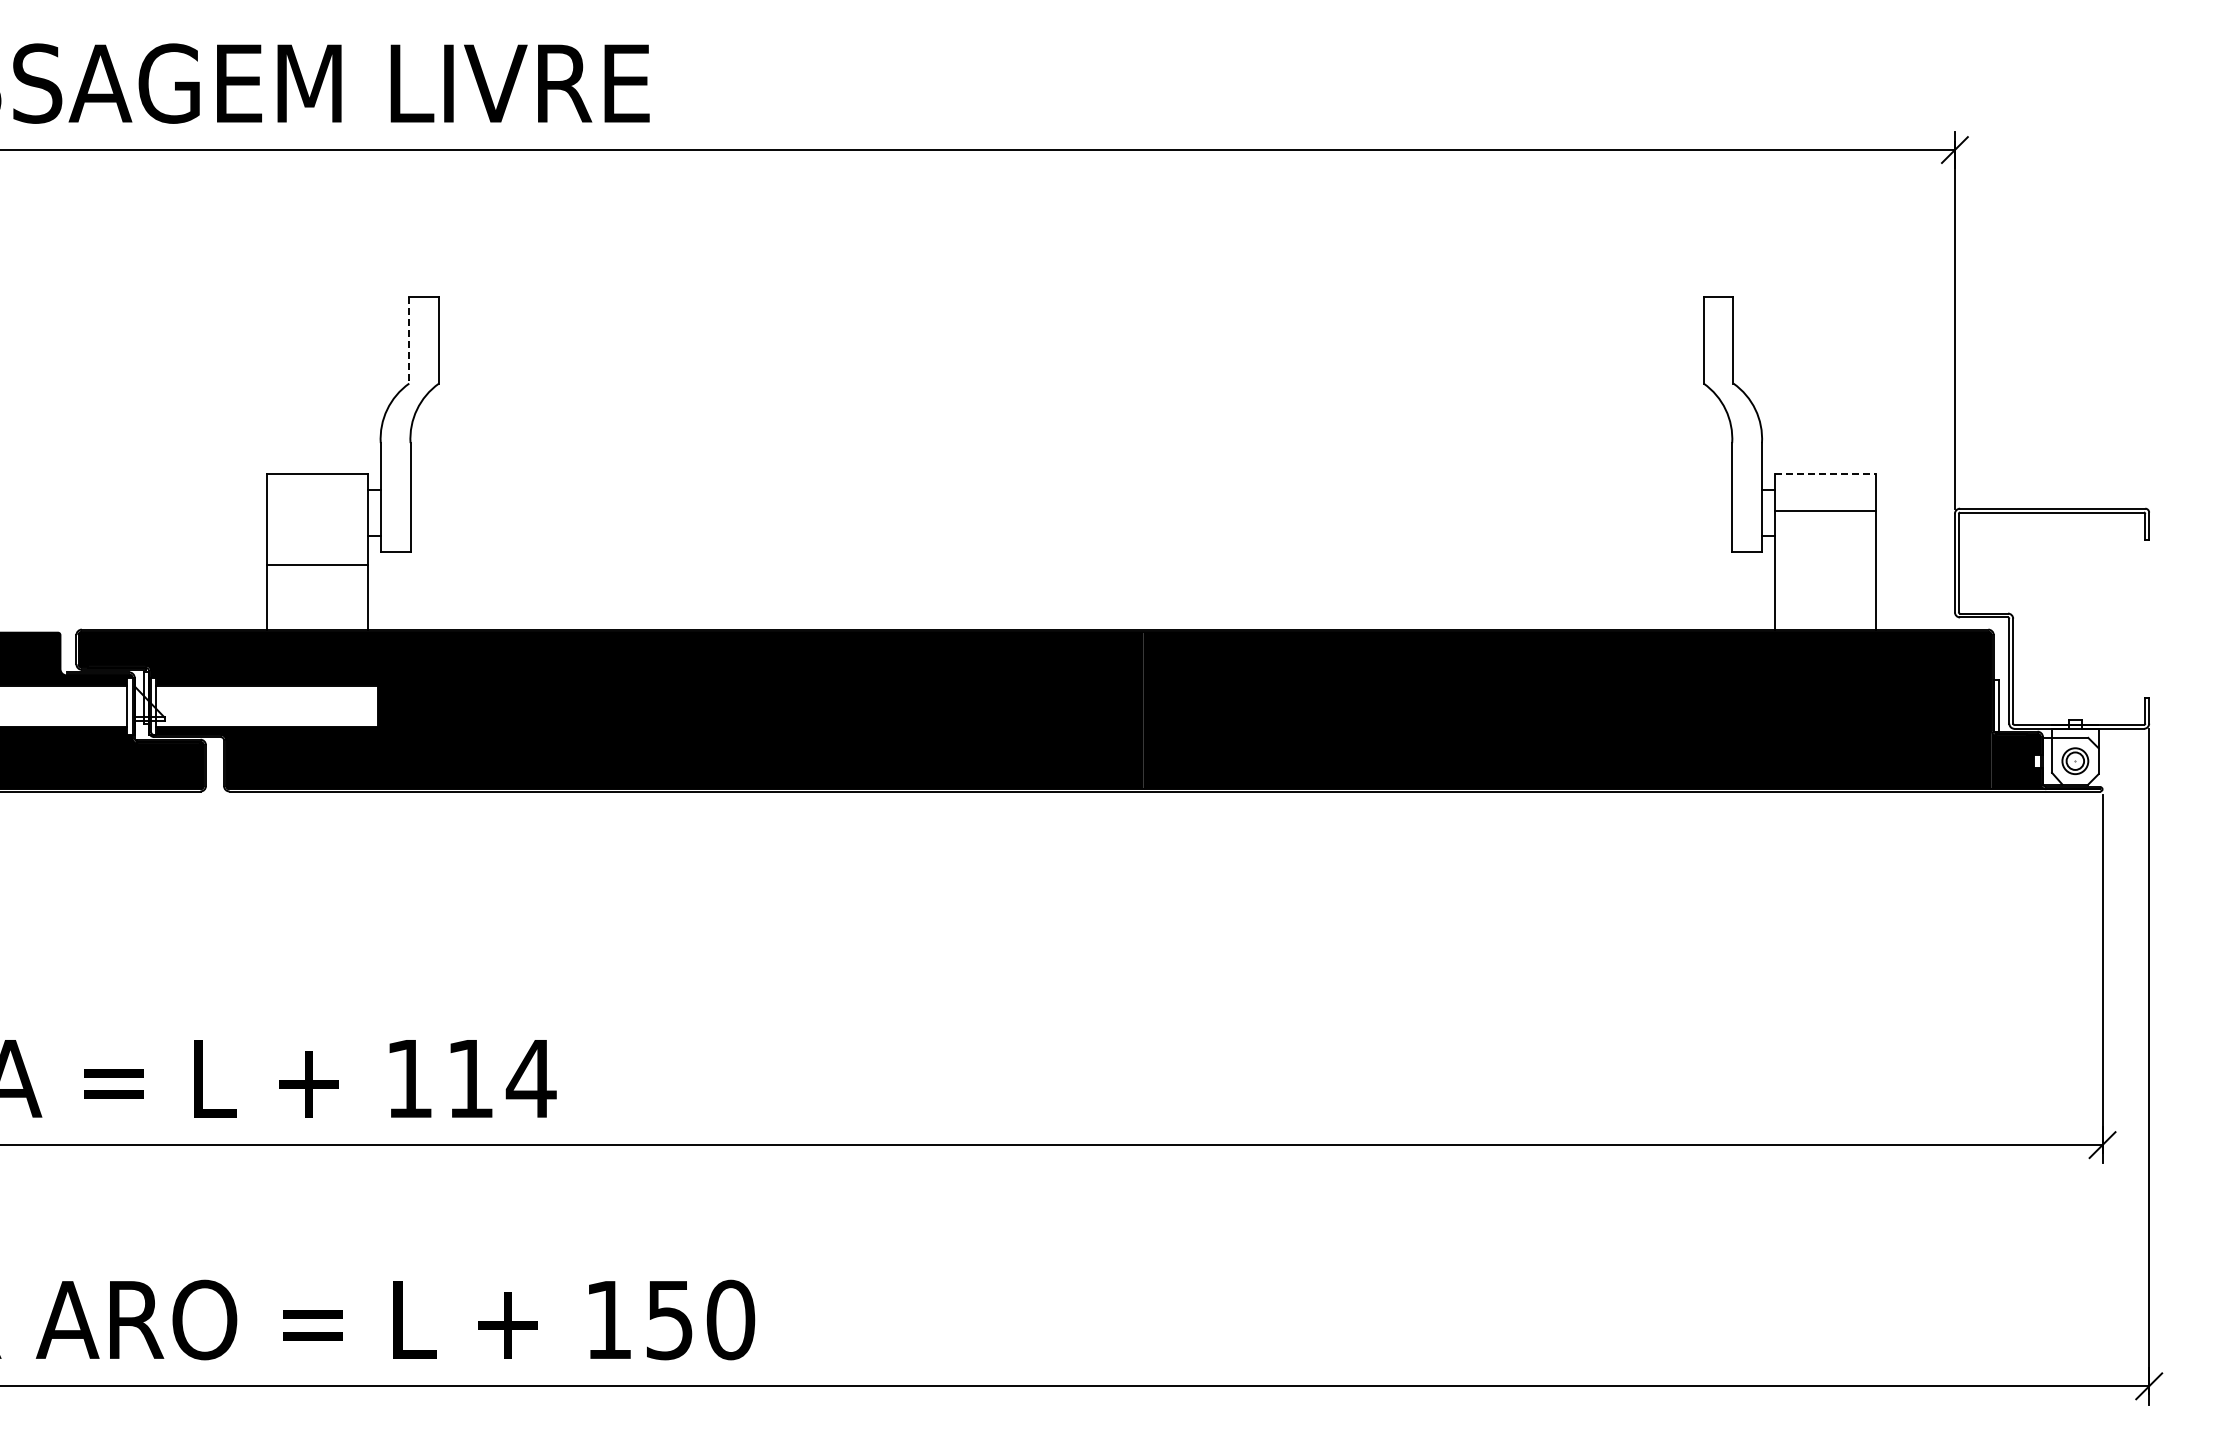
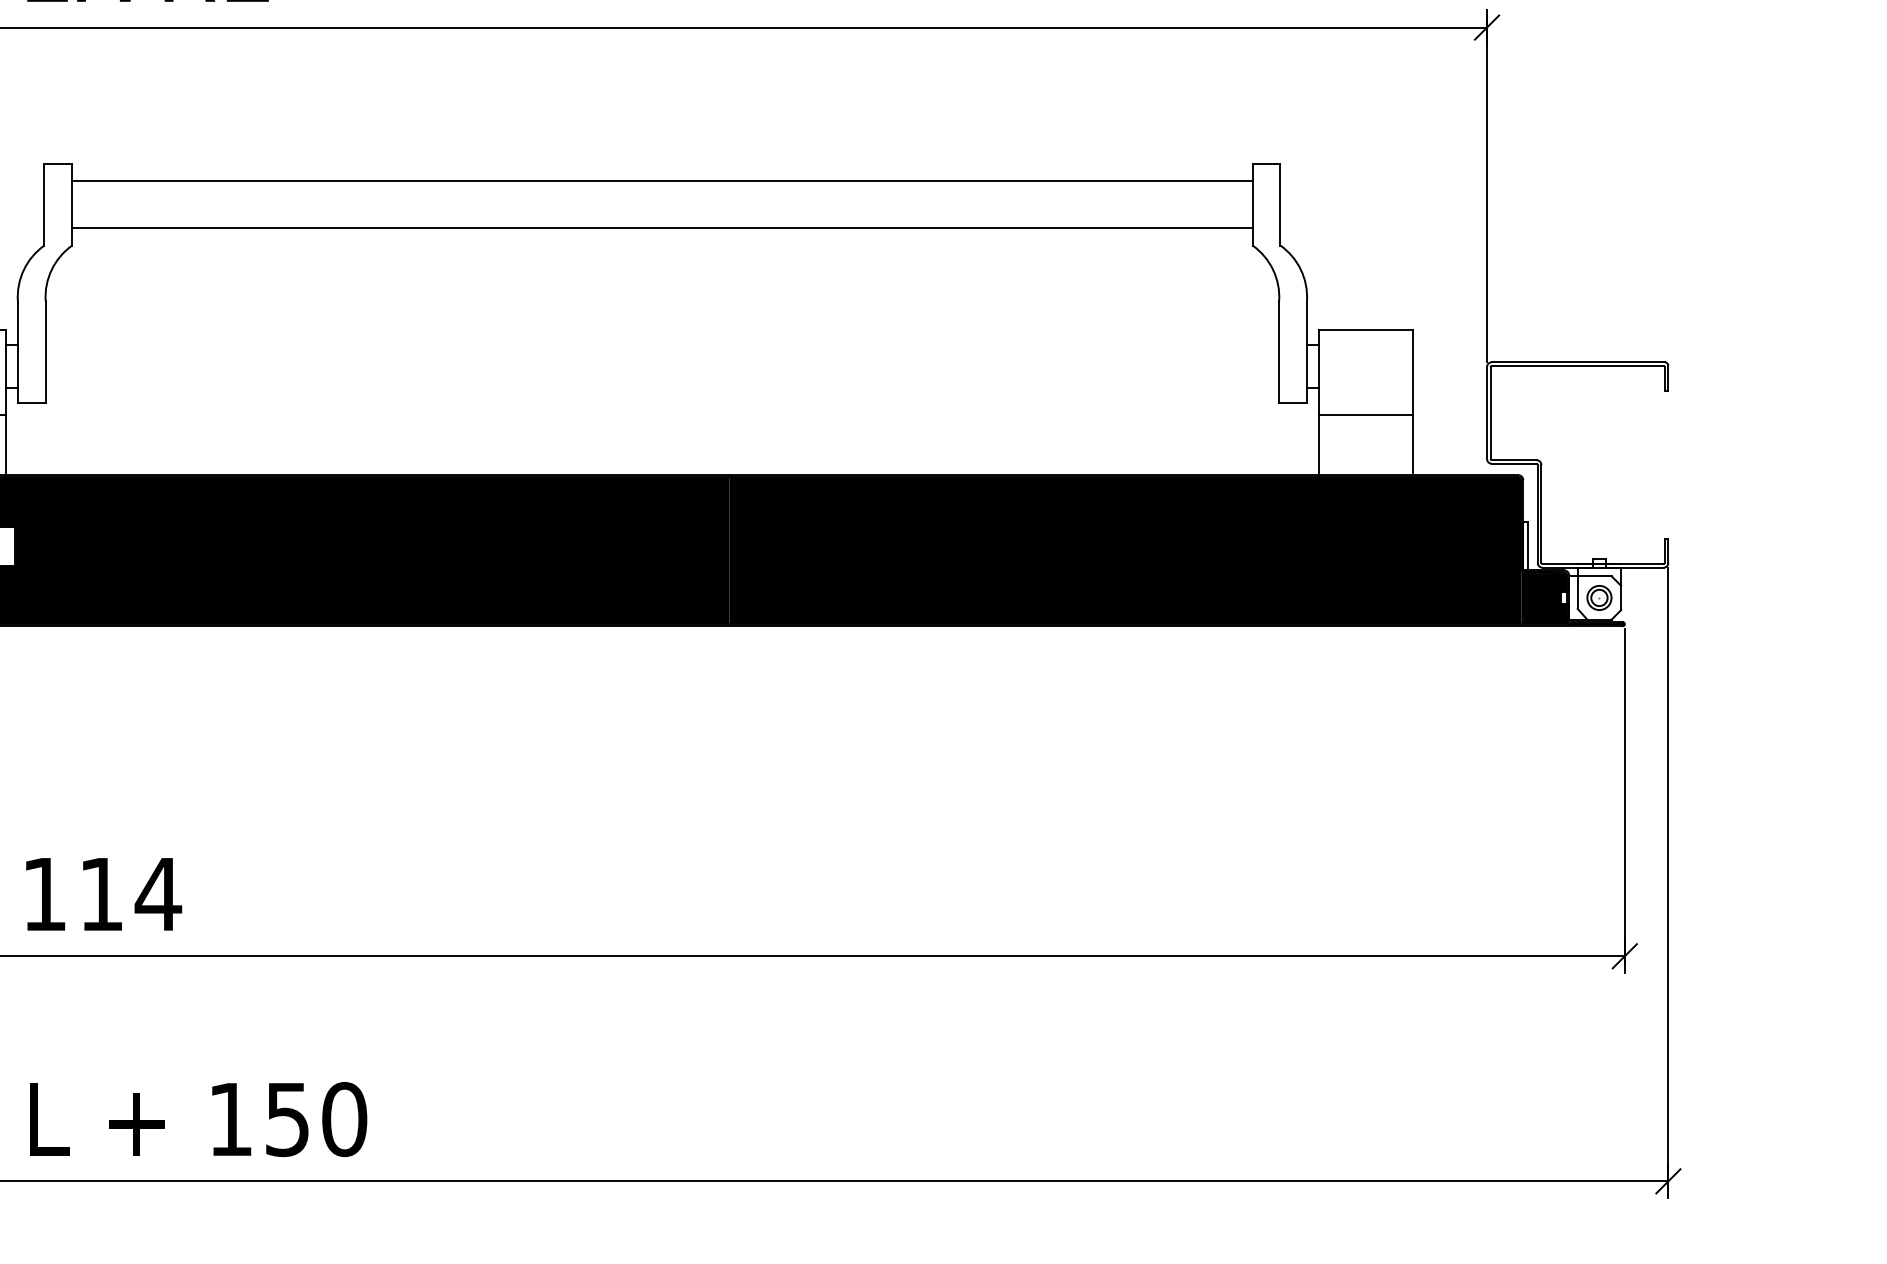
line: (1071, 314) -> (662, 181), added
line: (409, 340) -> (44, 205), dashed -> solid
line: (1071, 365) -> (662, 228), added
line: (1825, 474) -> (1366, 330), dashed -> solid
line: (1824, 510) -> (1365, 414), moved

